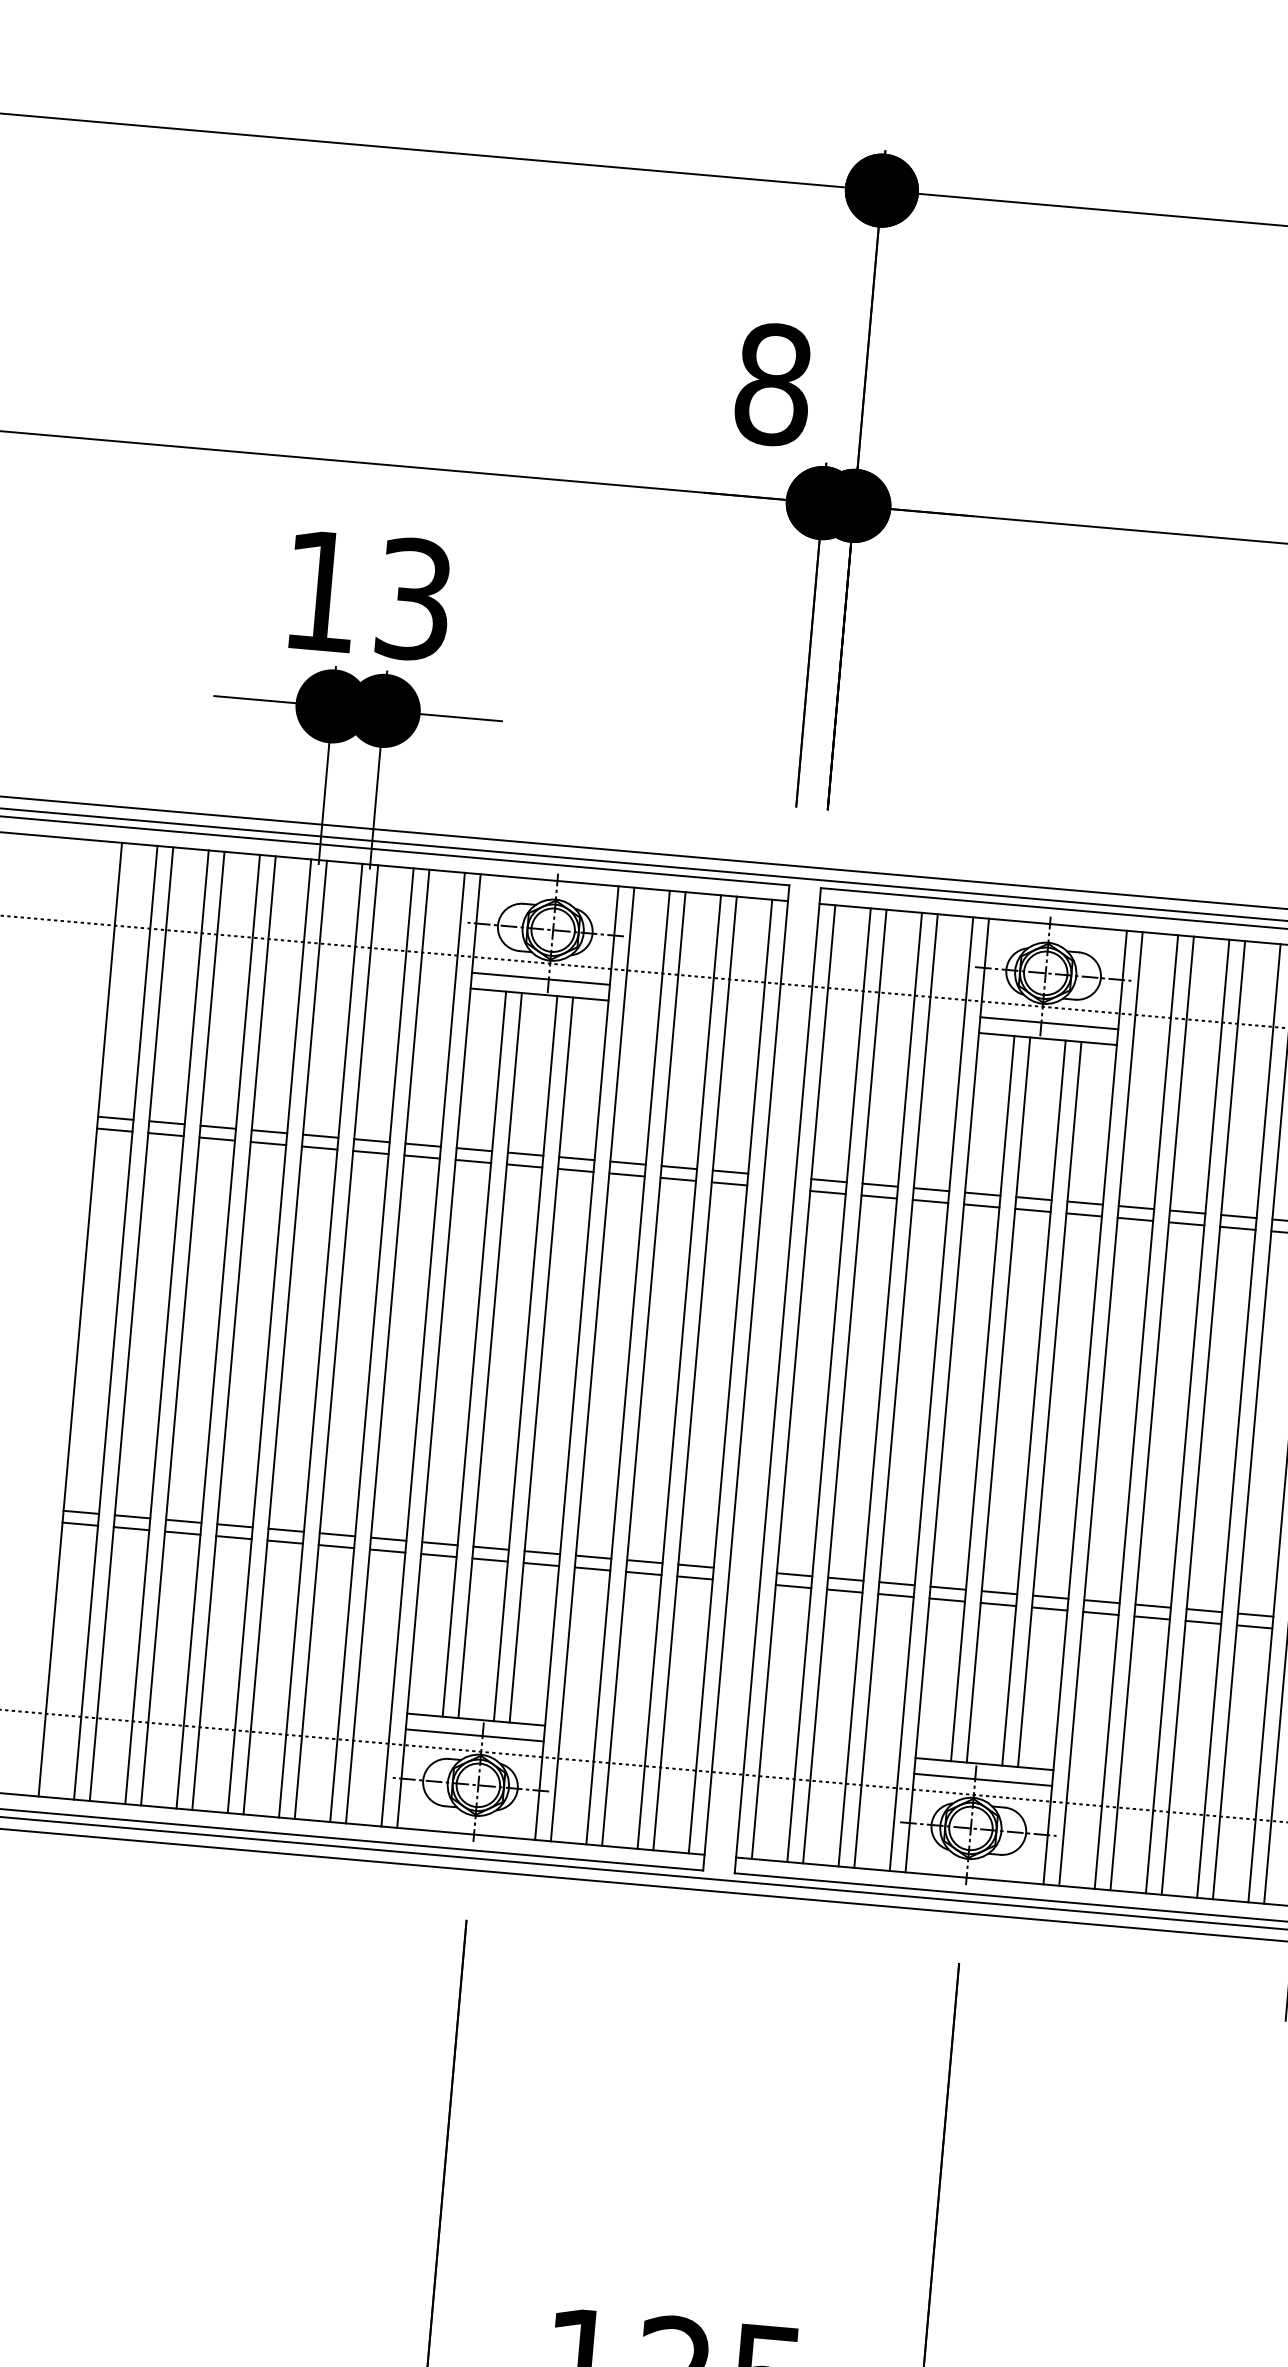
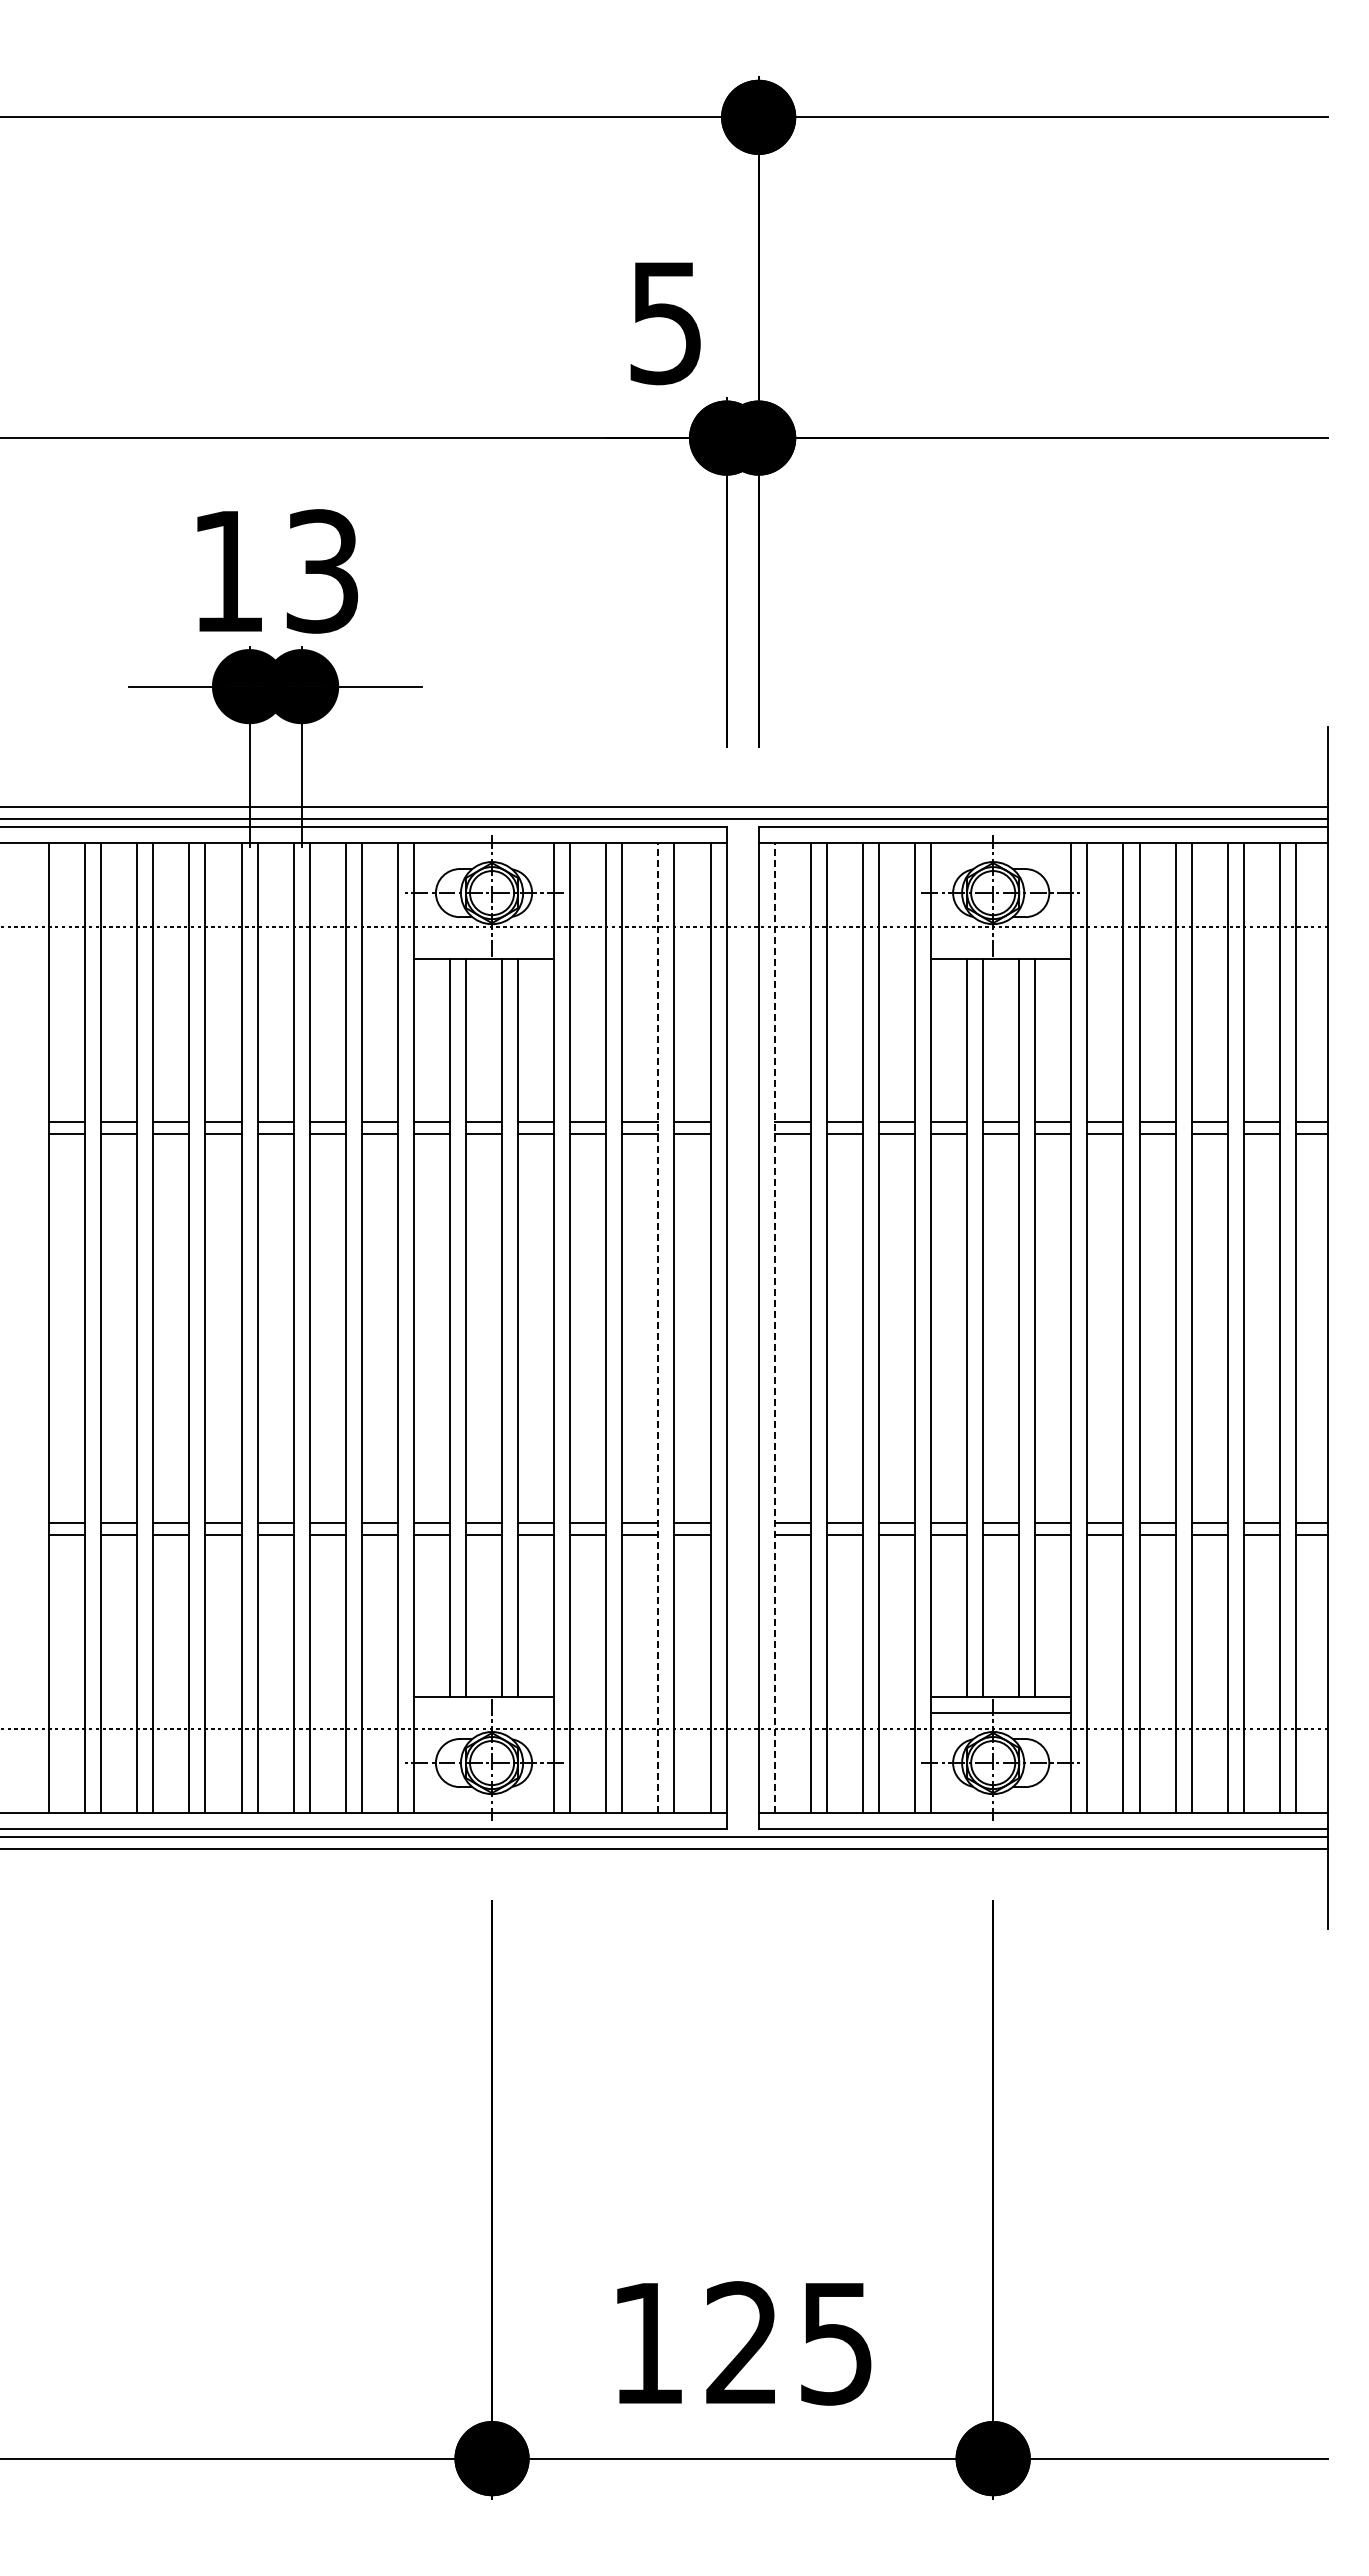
text: (773, 384) -> (666, 322), 8 -> 5
line: (540, 979) -> (483, 943), removed
line: (1049, 1023) -> (1001, 943), removed
line: (679, 1371) -> (658, 1327), solid -> dashed
line: (793, 1381) -> (774, 1327), solid -> dashed
line: (474, 1734) -> (483, 1712), removed

